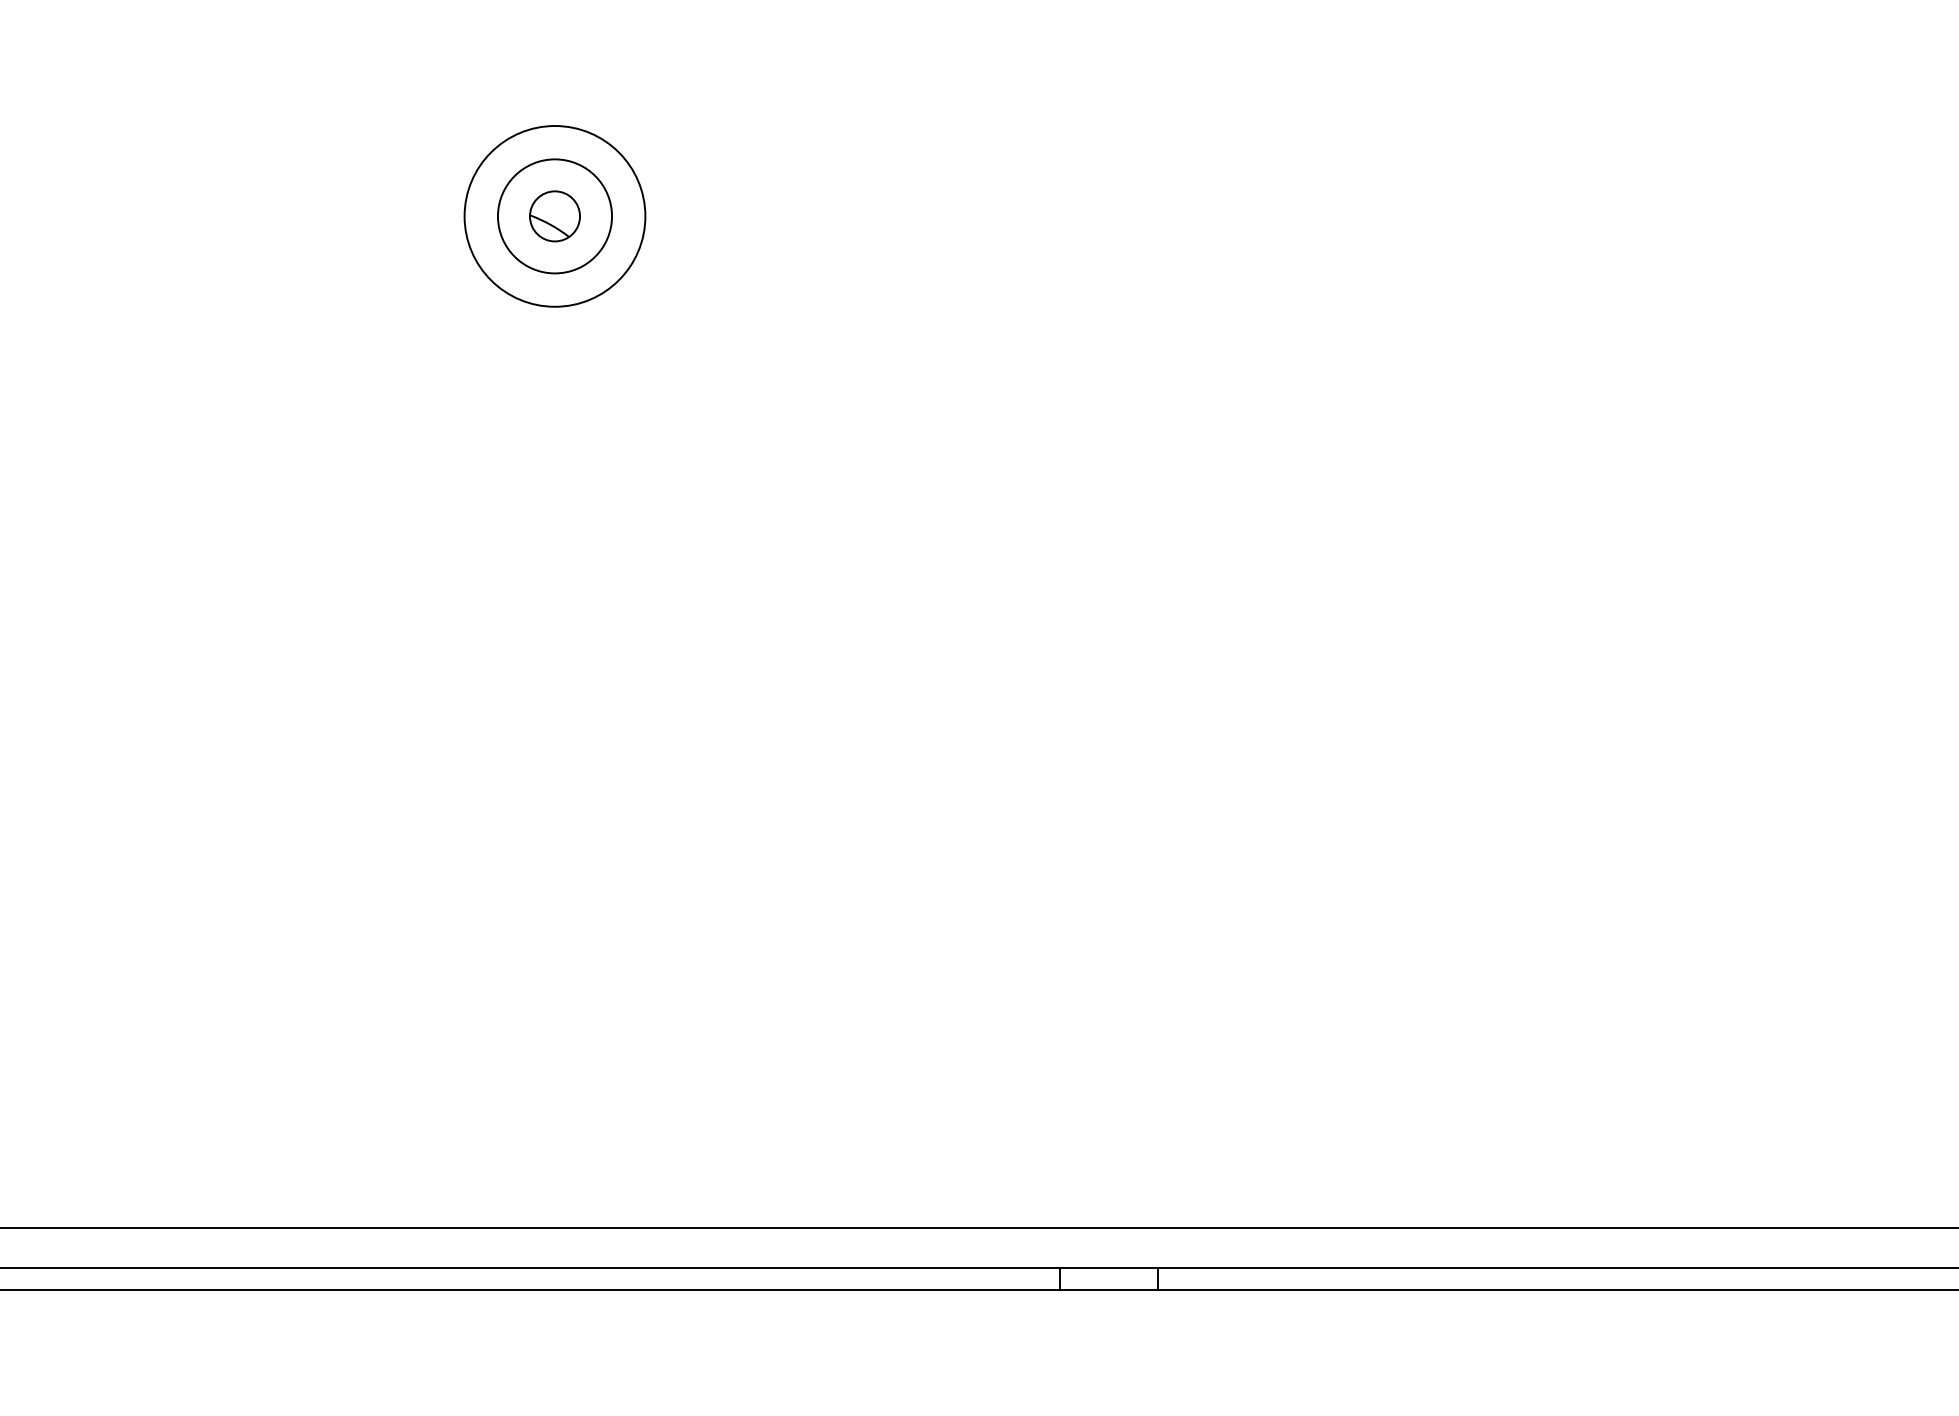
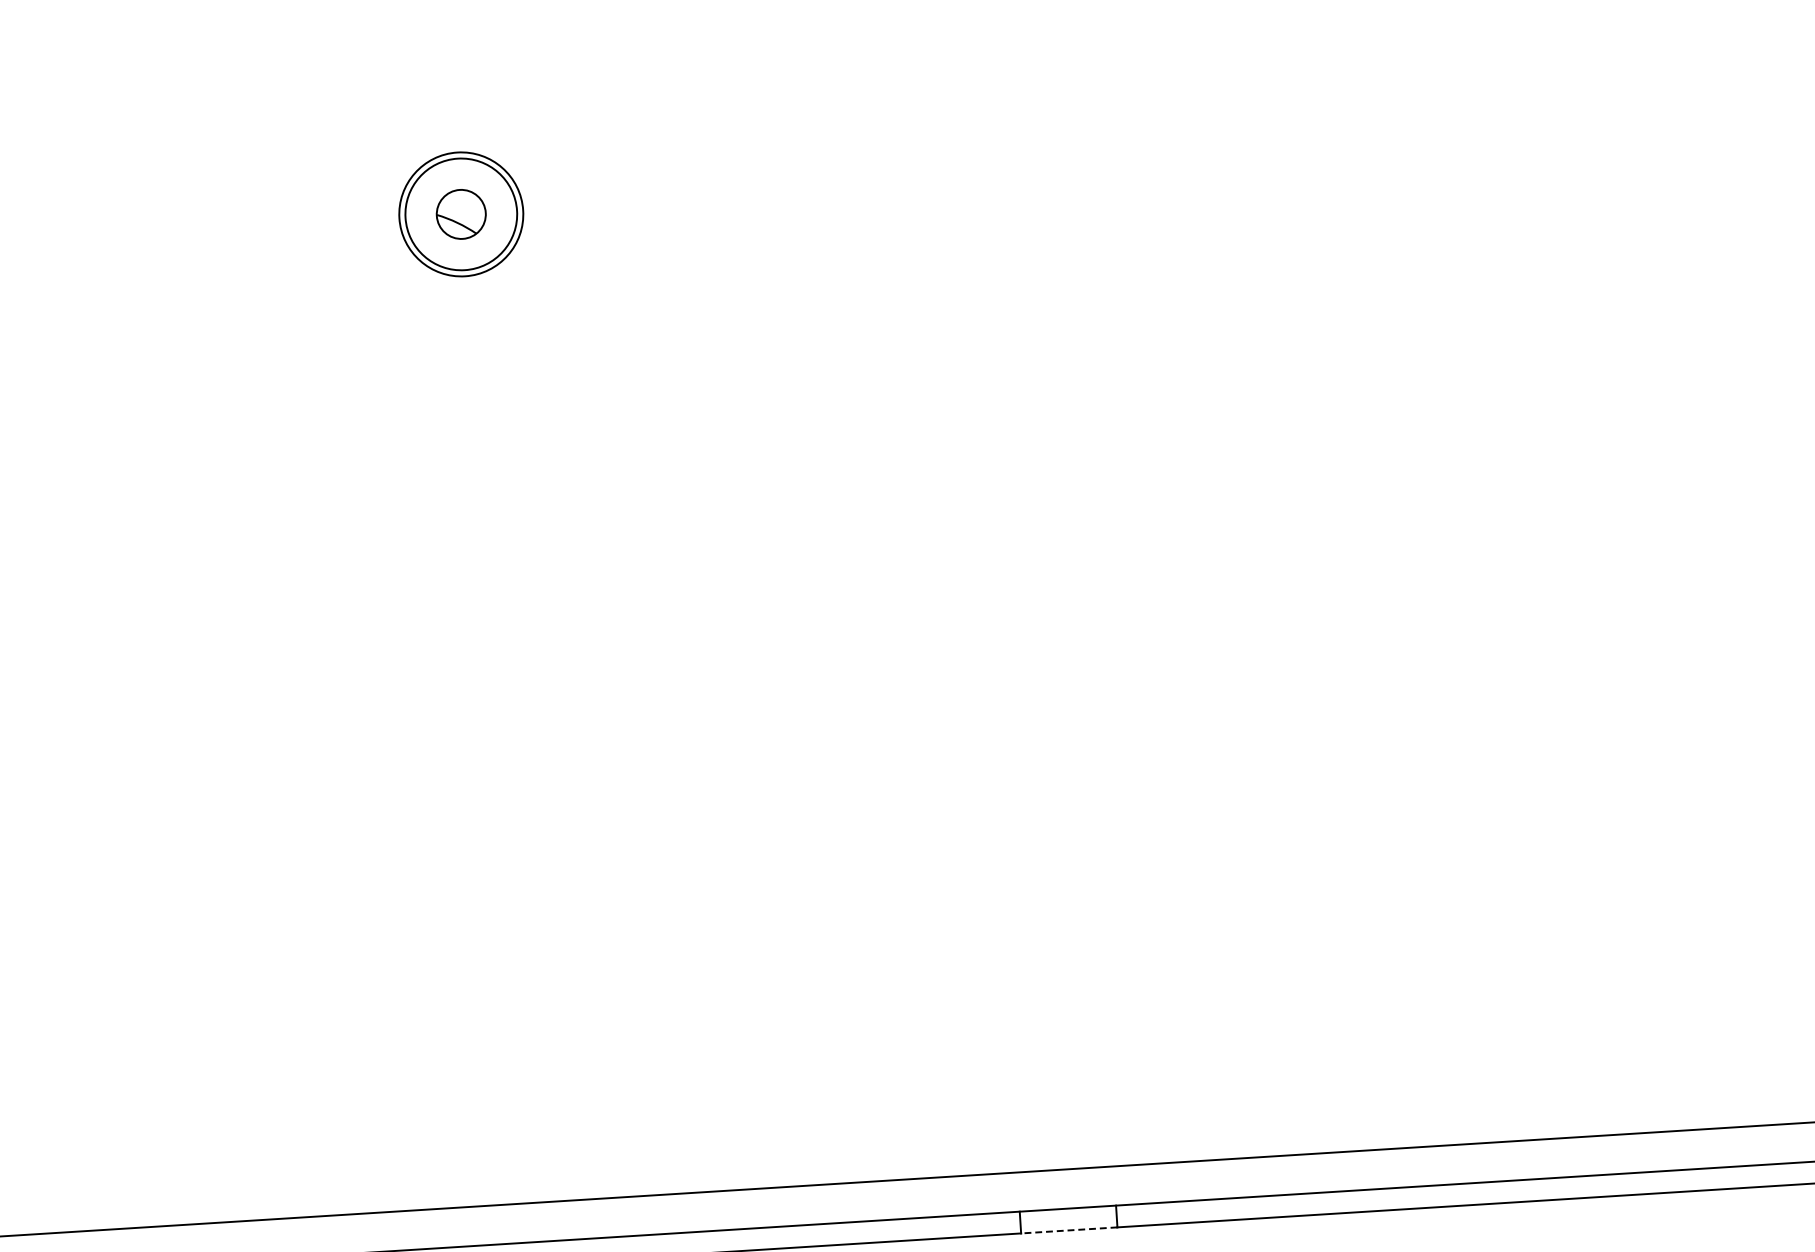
circle: (554, 216) -> (460, 214), size x0.7
line: (1108, 1290) -> (1068, 1230), solid -> dashed

